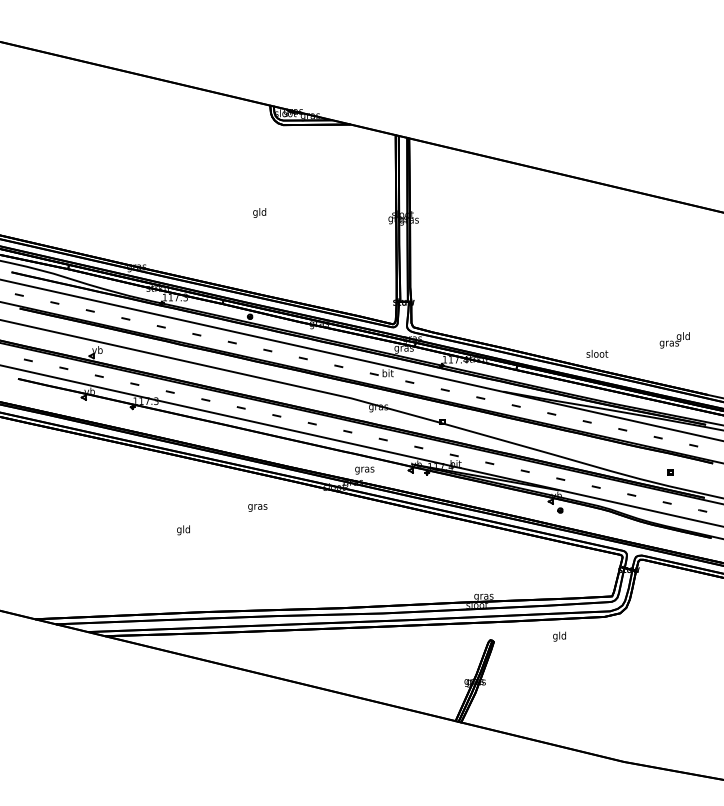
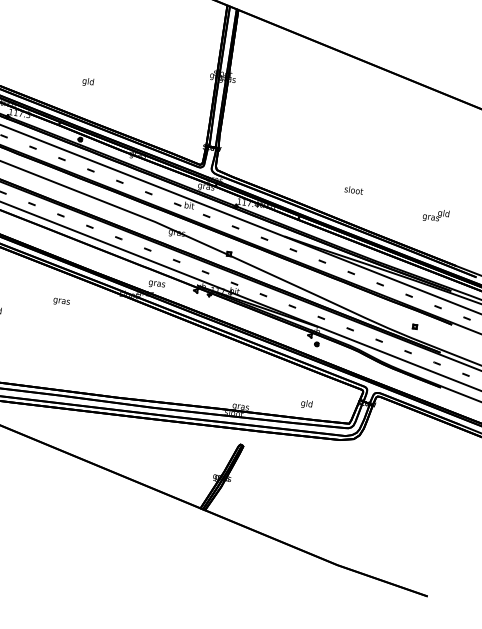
text: (259, 212) -> (88, 81), moved
text: (597, 353) -> (354, 190), moved
text: (559, 636) -> (306, 404), moved

